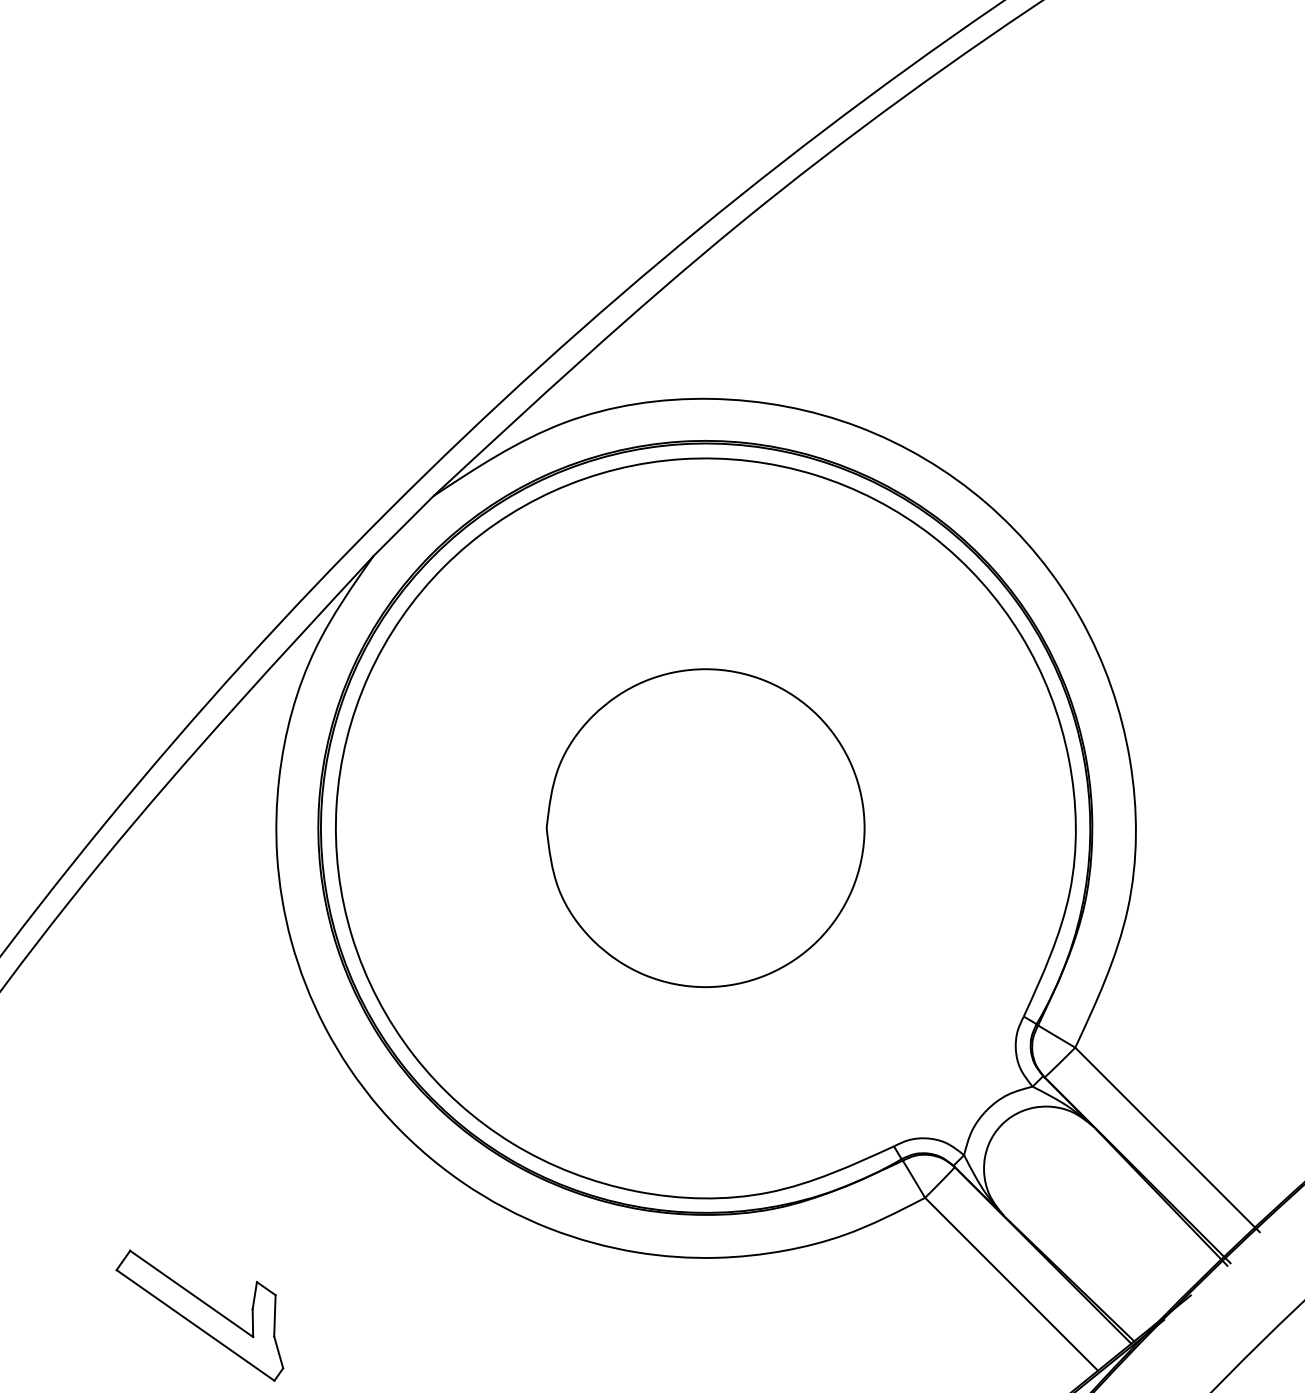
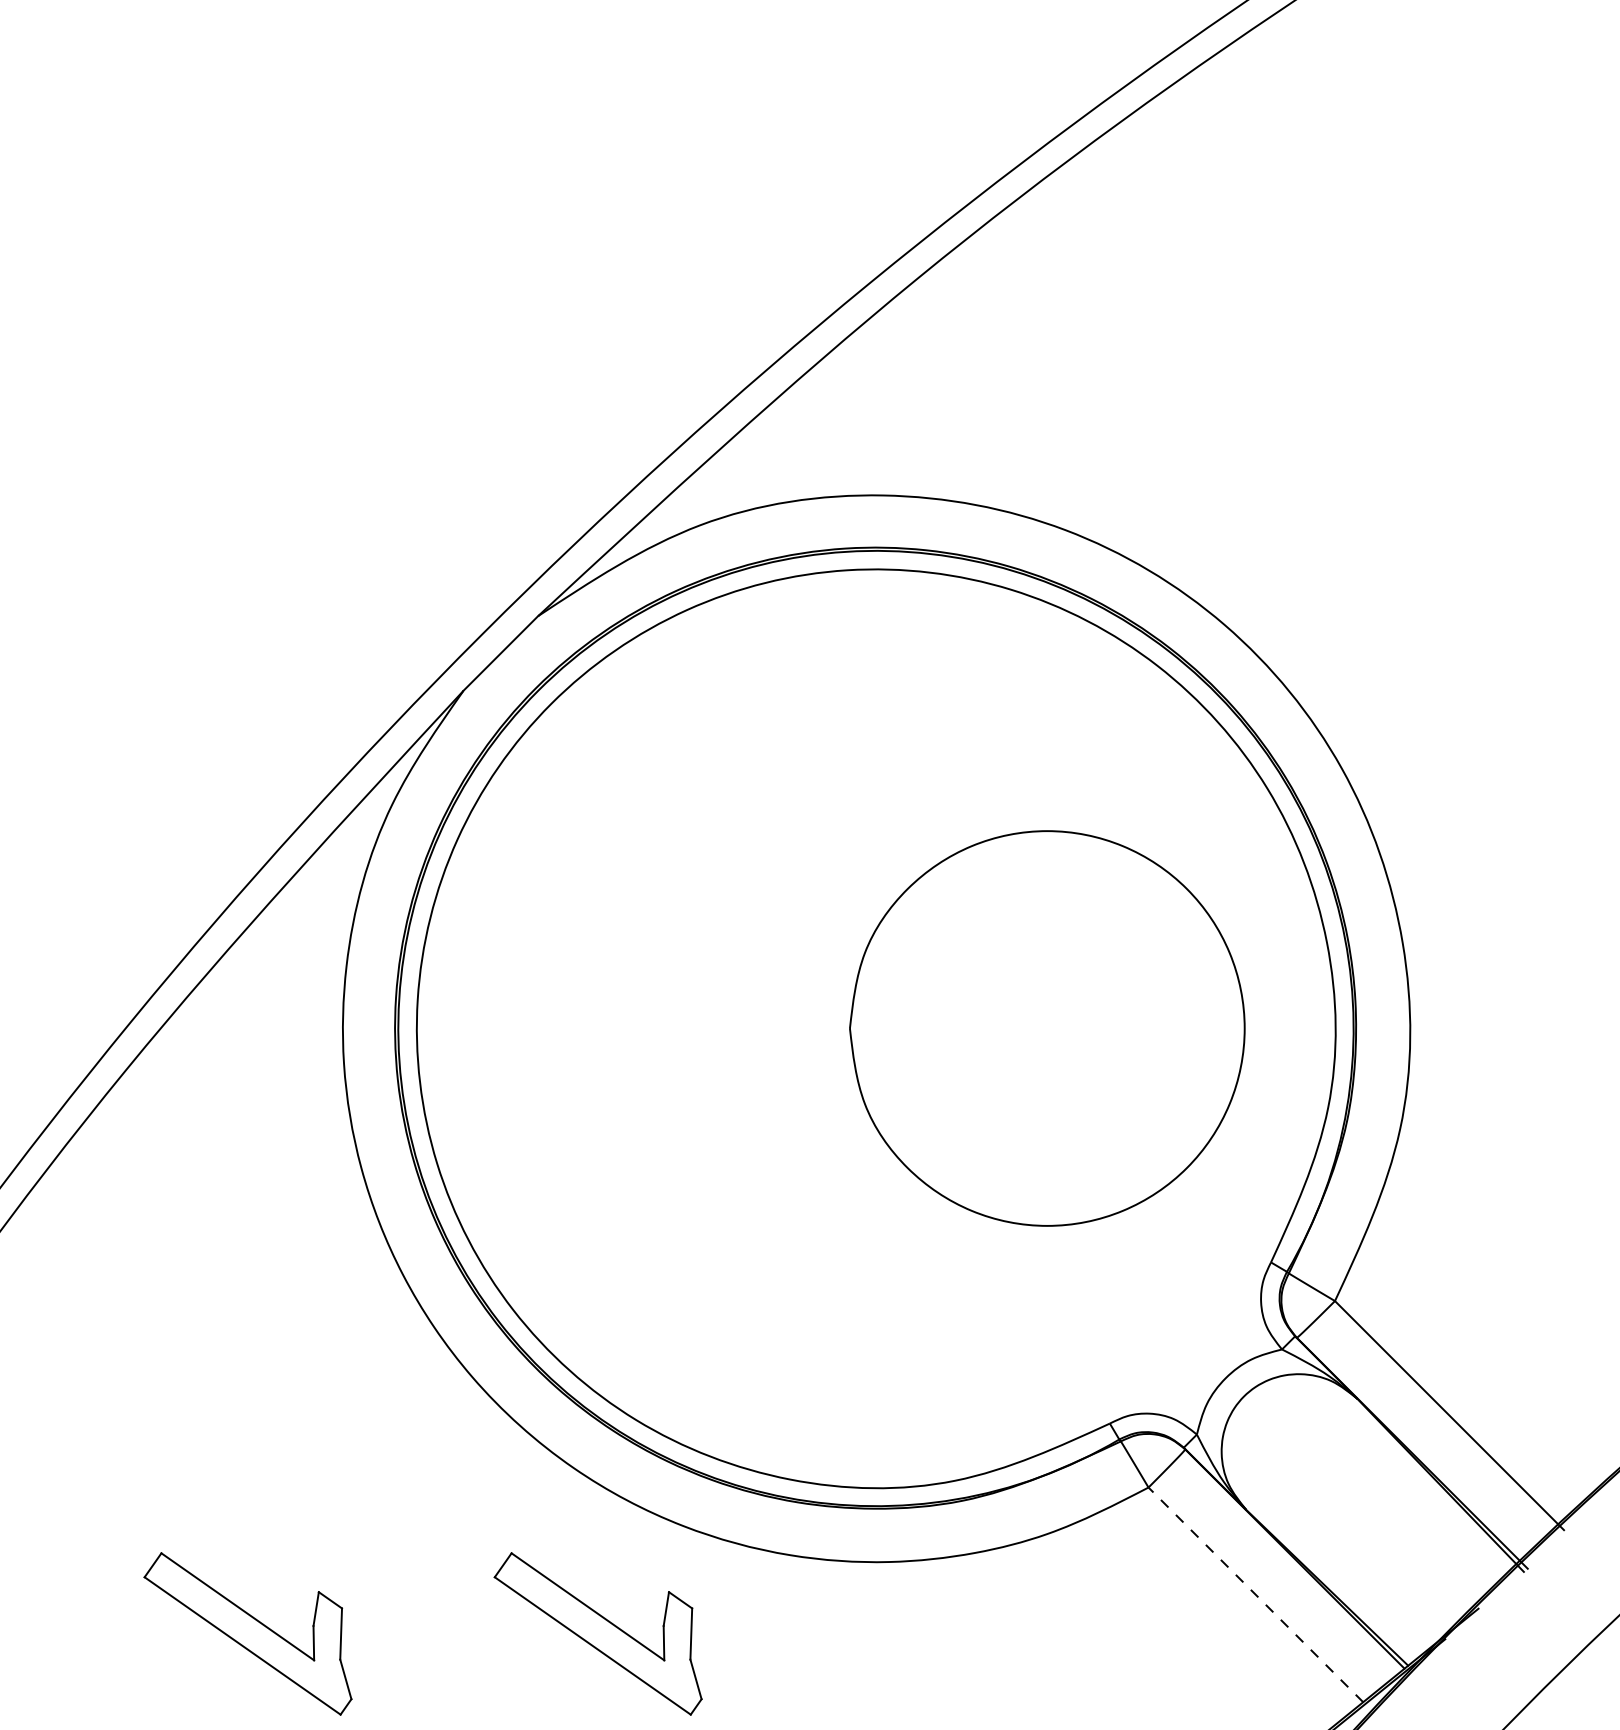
part: (705, 827) -> (1047, 1027), moved
line: (1011, 1283) -> (1255, 1593), solid -> dashed
part: (481, 1315) -> (597, 1633), added

